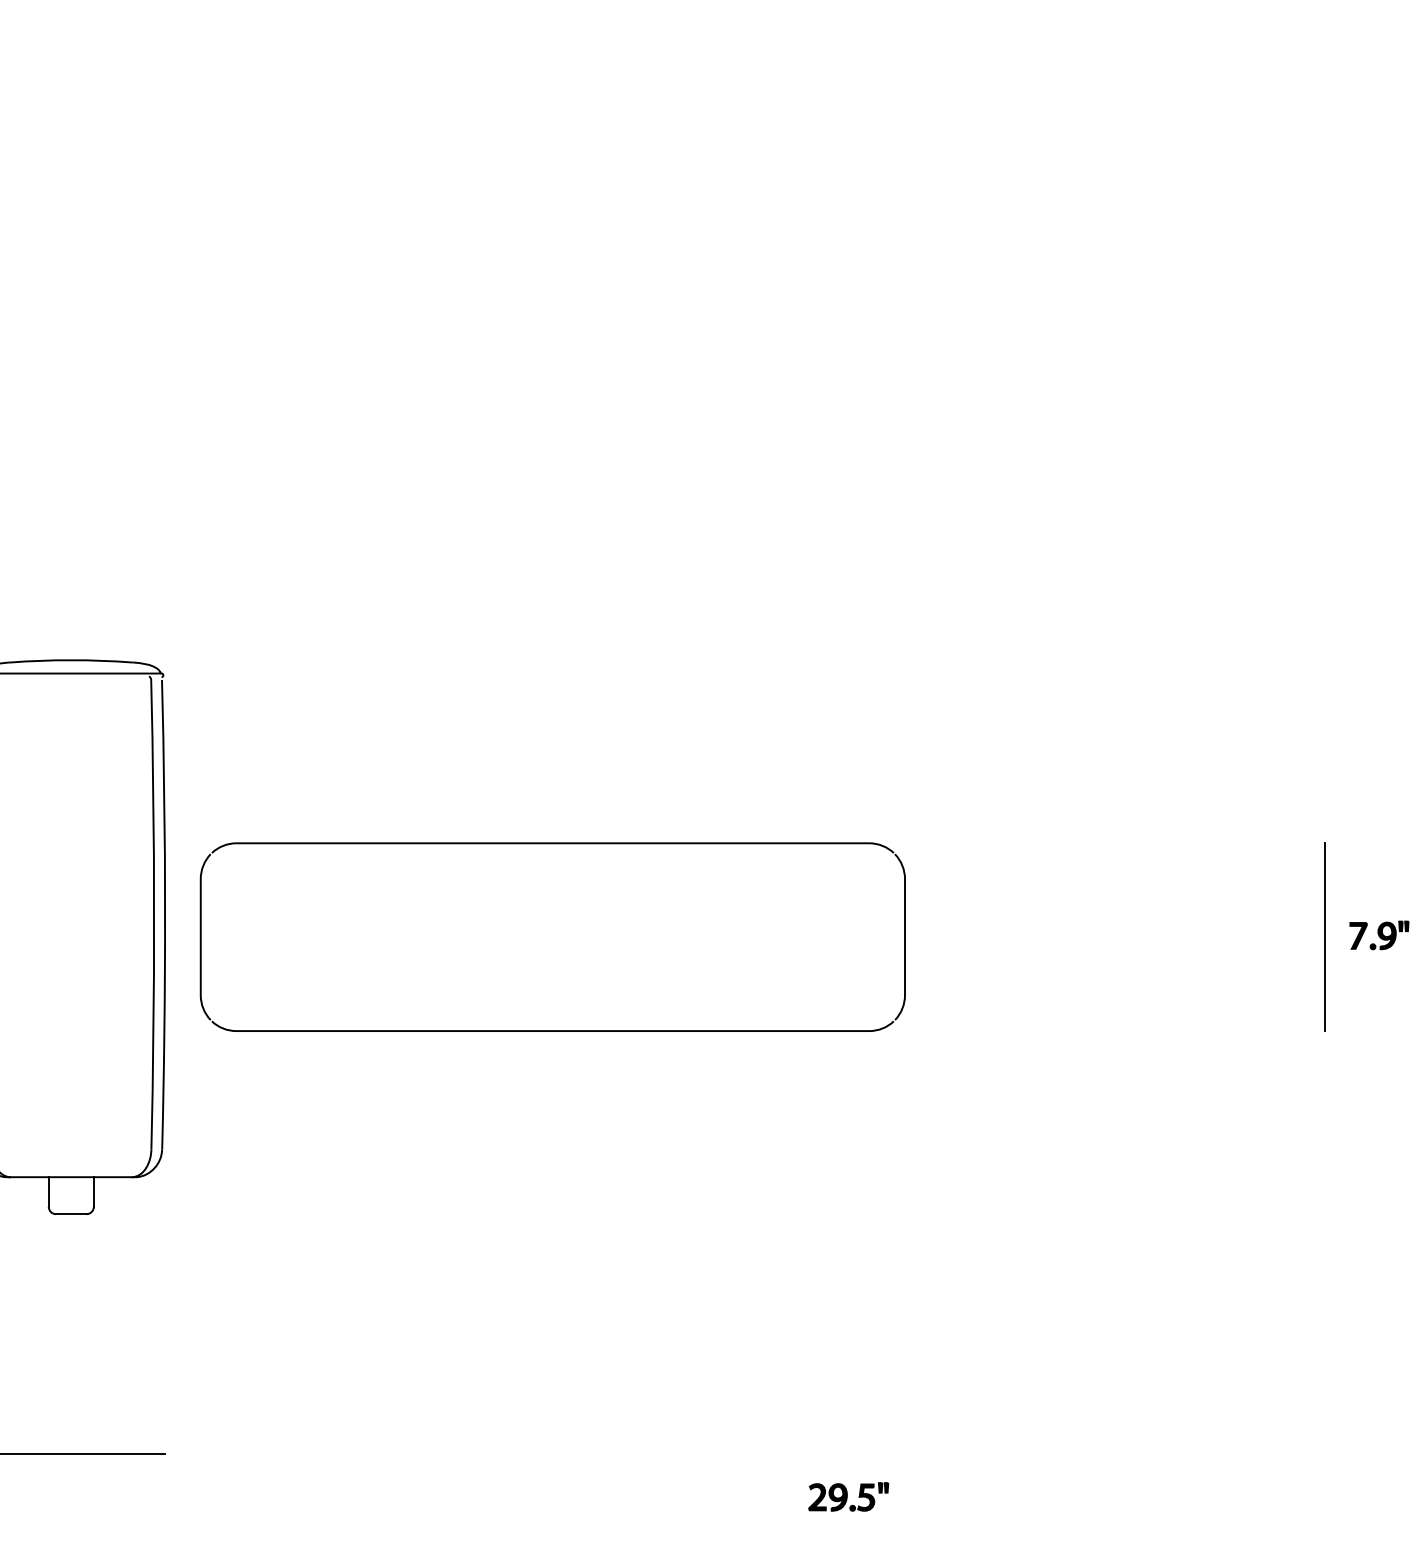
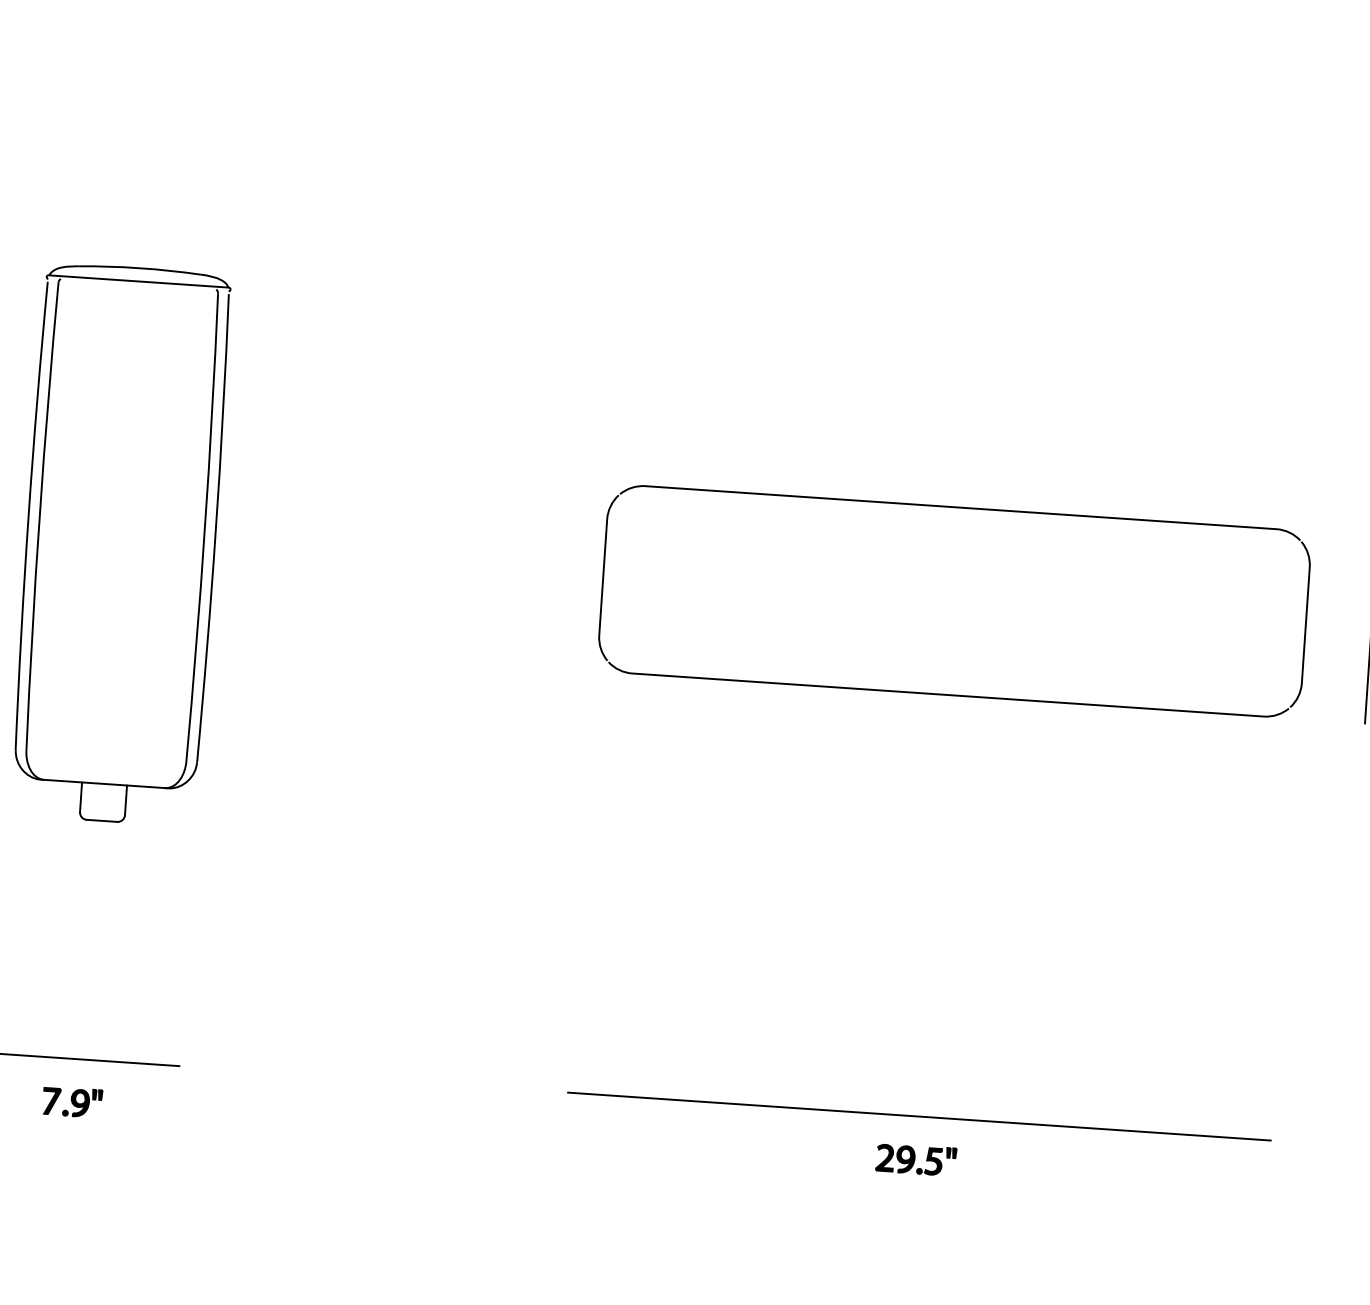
part: (552, 936) -> (954, 600), moved
line: (906, 1453) -> (919, 1116), added
part: (60, 1496) -> (72, 1101), added
part: (848, 1496) -> (916, 1159), moved

